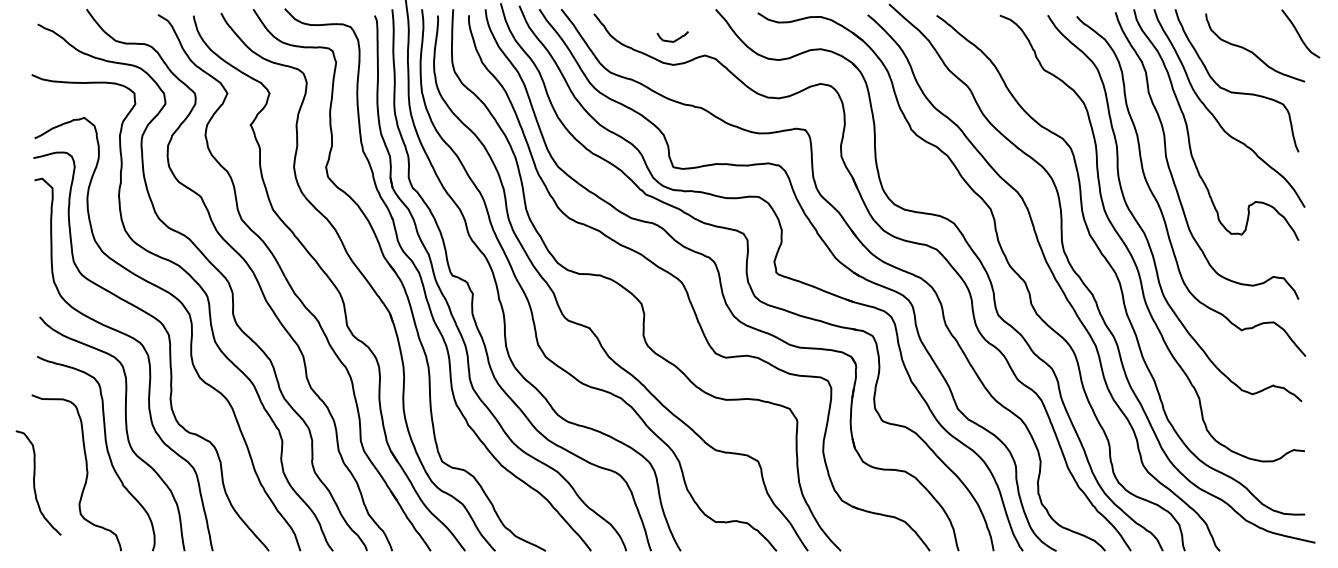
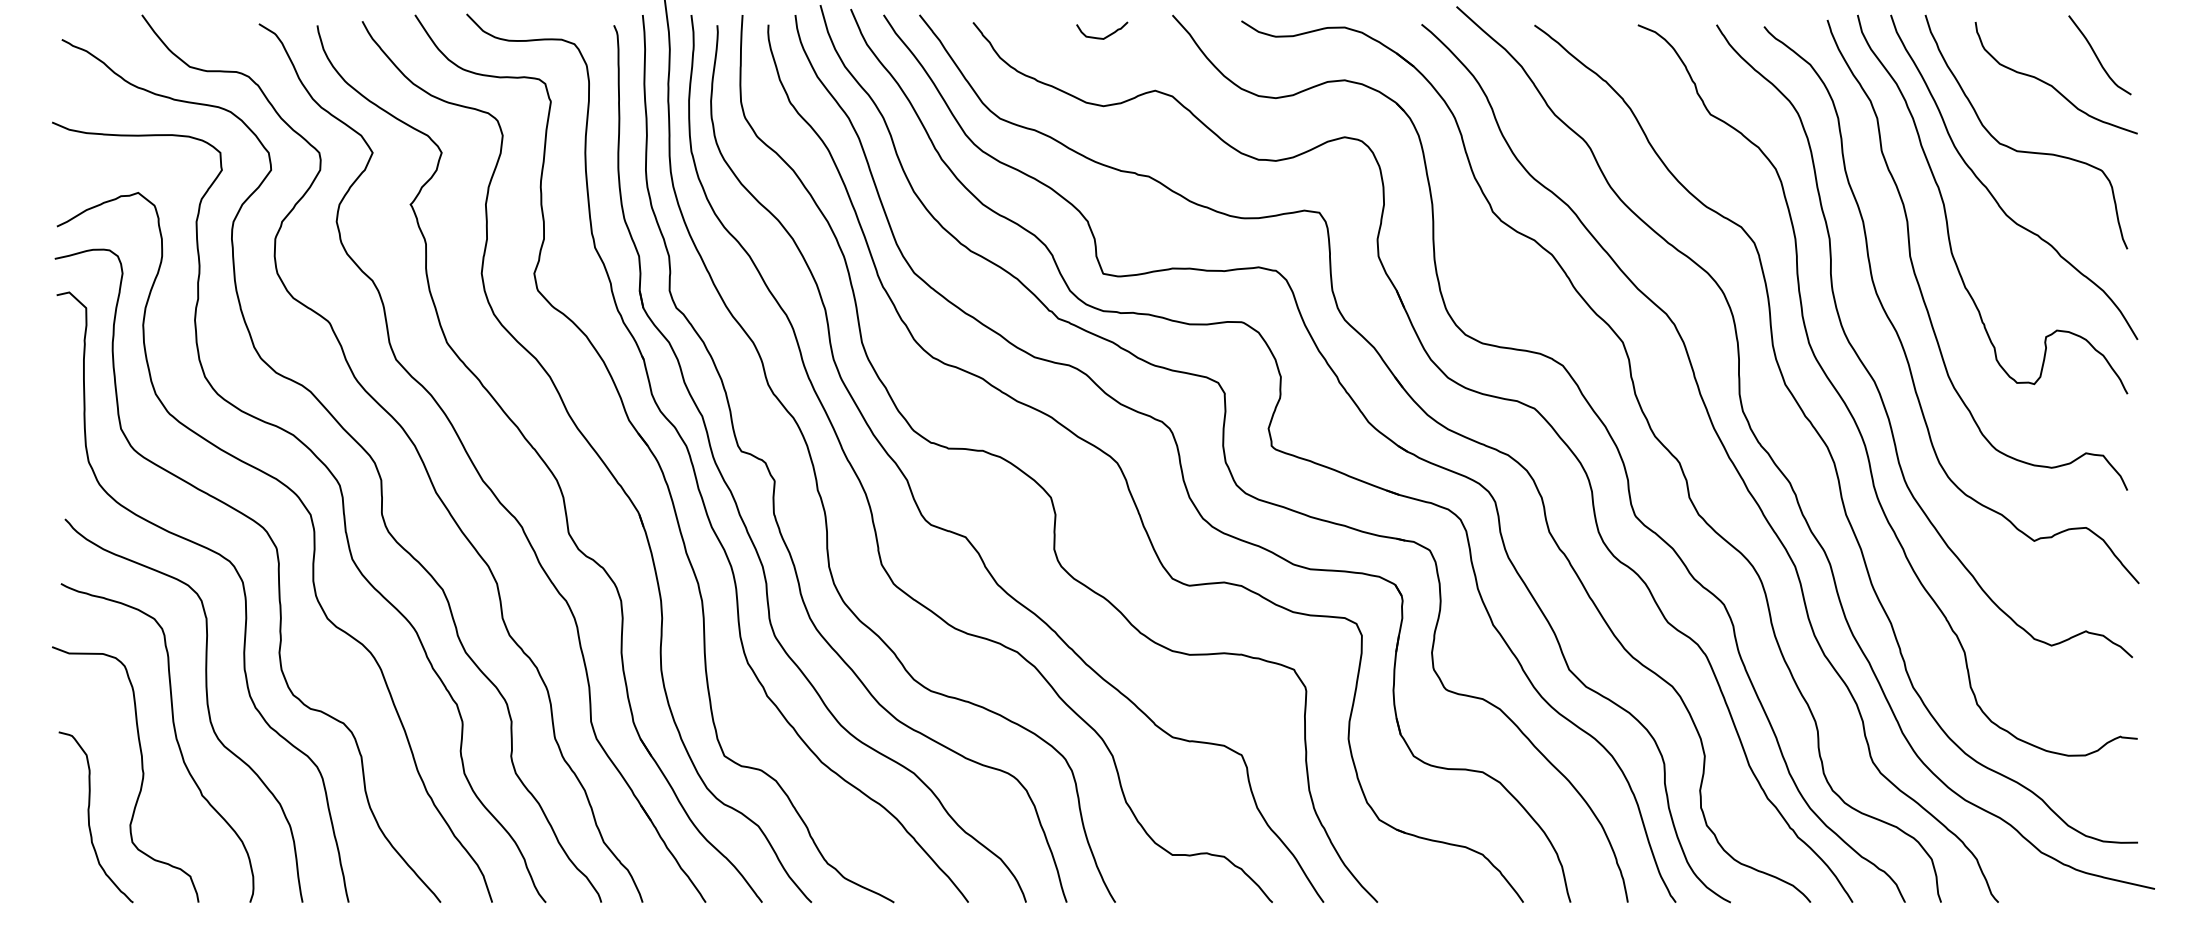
curve: (1299, 33) -> (2097, 54), moved
curve: (672, 40) -> (1101, 36), moved
curve: (35, 484) -> (91, 819), moved

